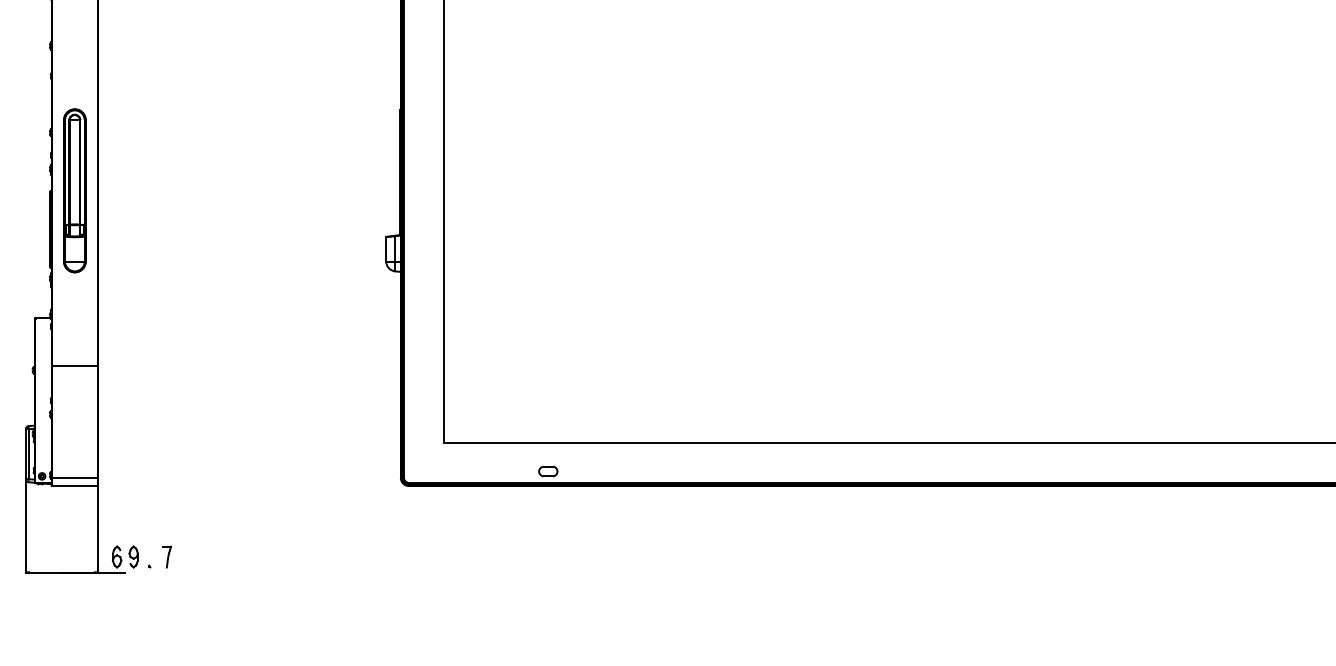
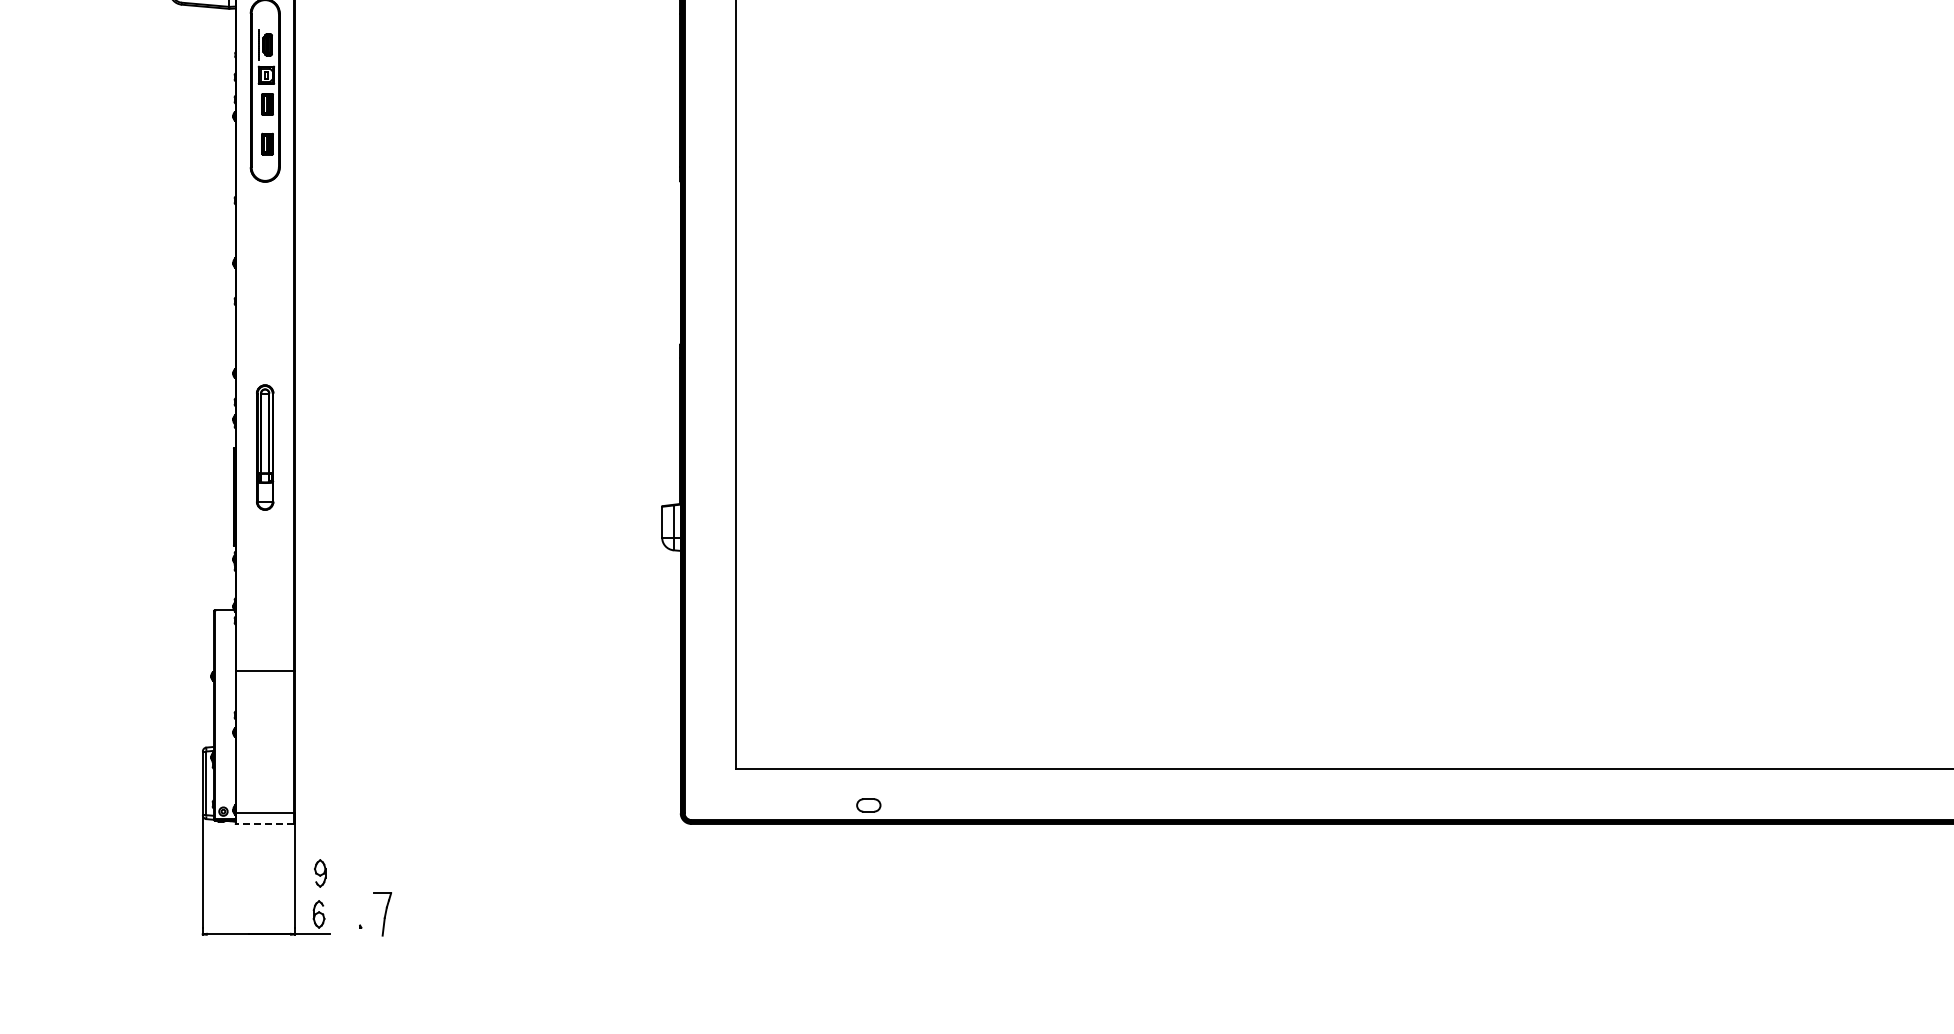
part: (74, 190) -> (264, 447), size x0.6
line: (74, 485) -> (264, 823), solid -> dashed
part: (133, 557) -> (320, 873), moved
part: (166, 557) -> (382, 914), size x1.6

